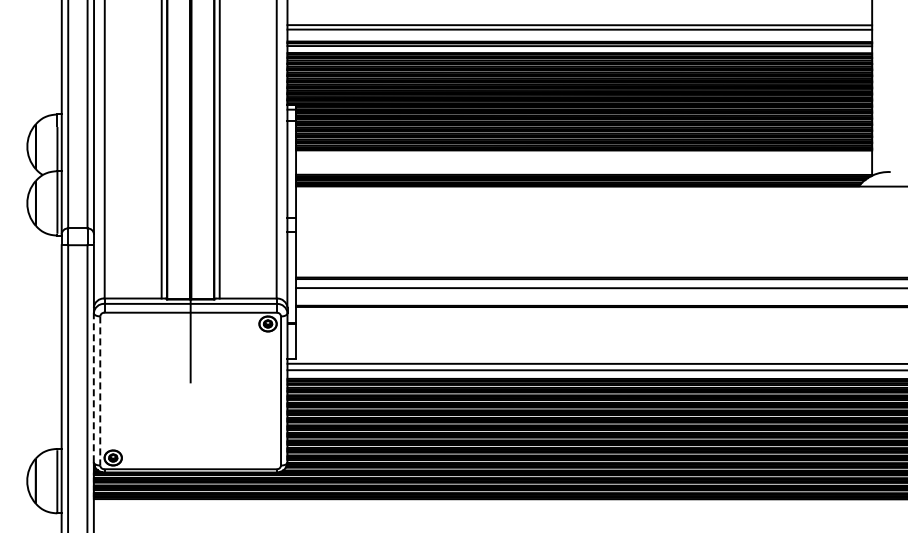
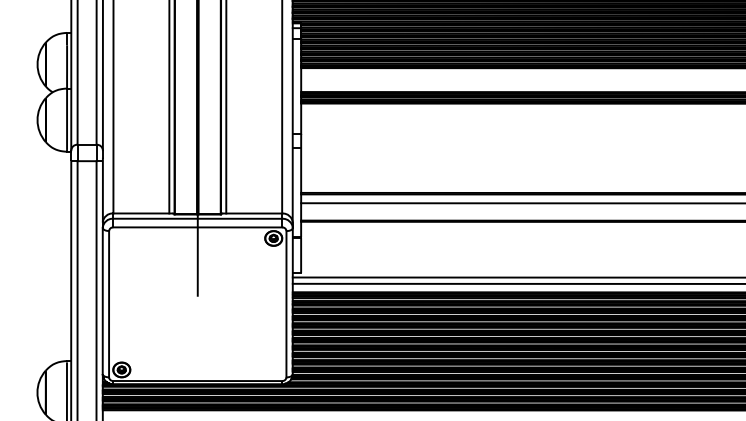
line: (93, 387) -> (102, 300), dashed -> solid
line: (100, 390) -> (109, 303), dashed -> solid

